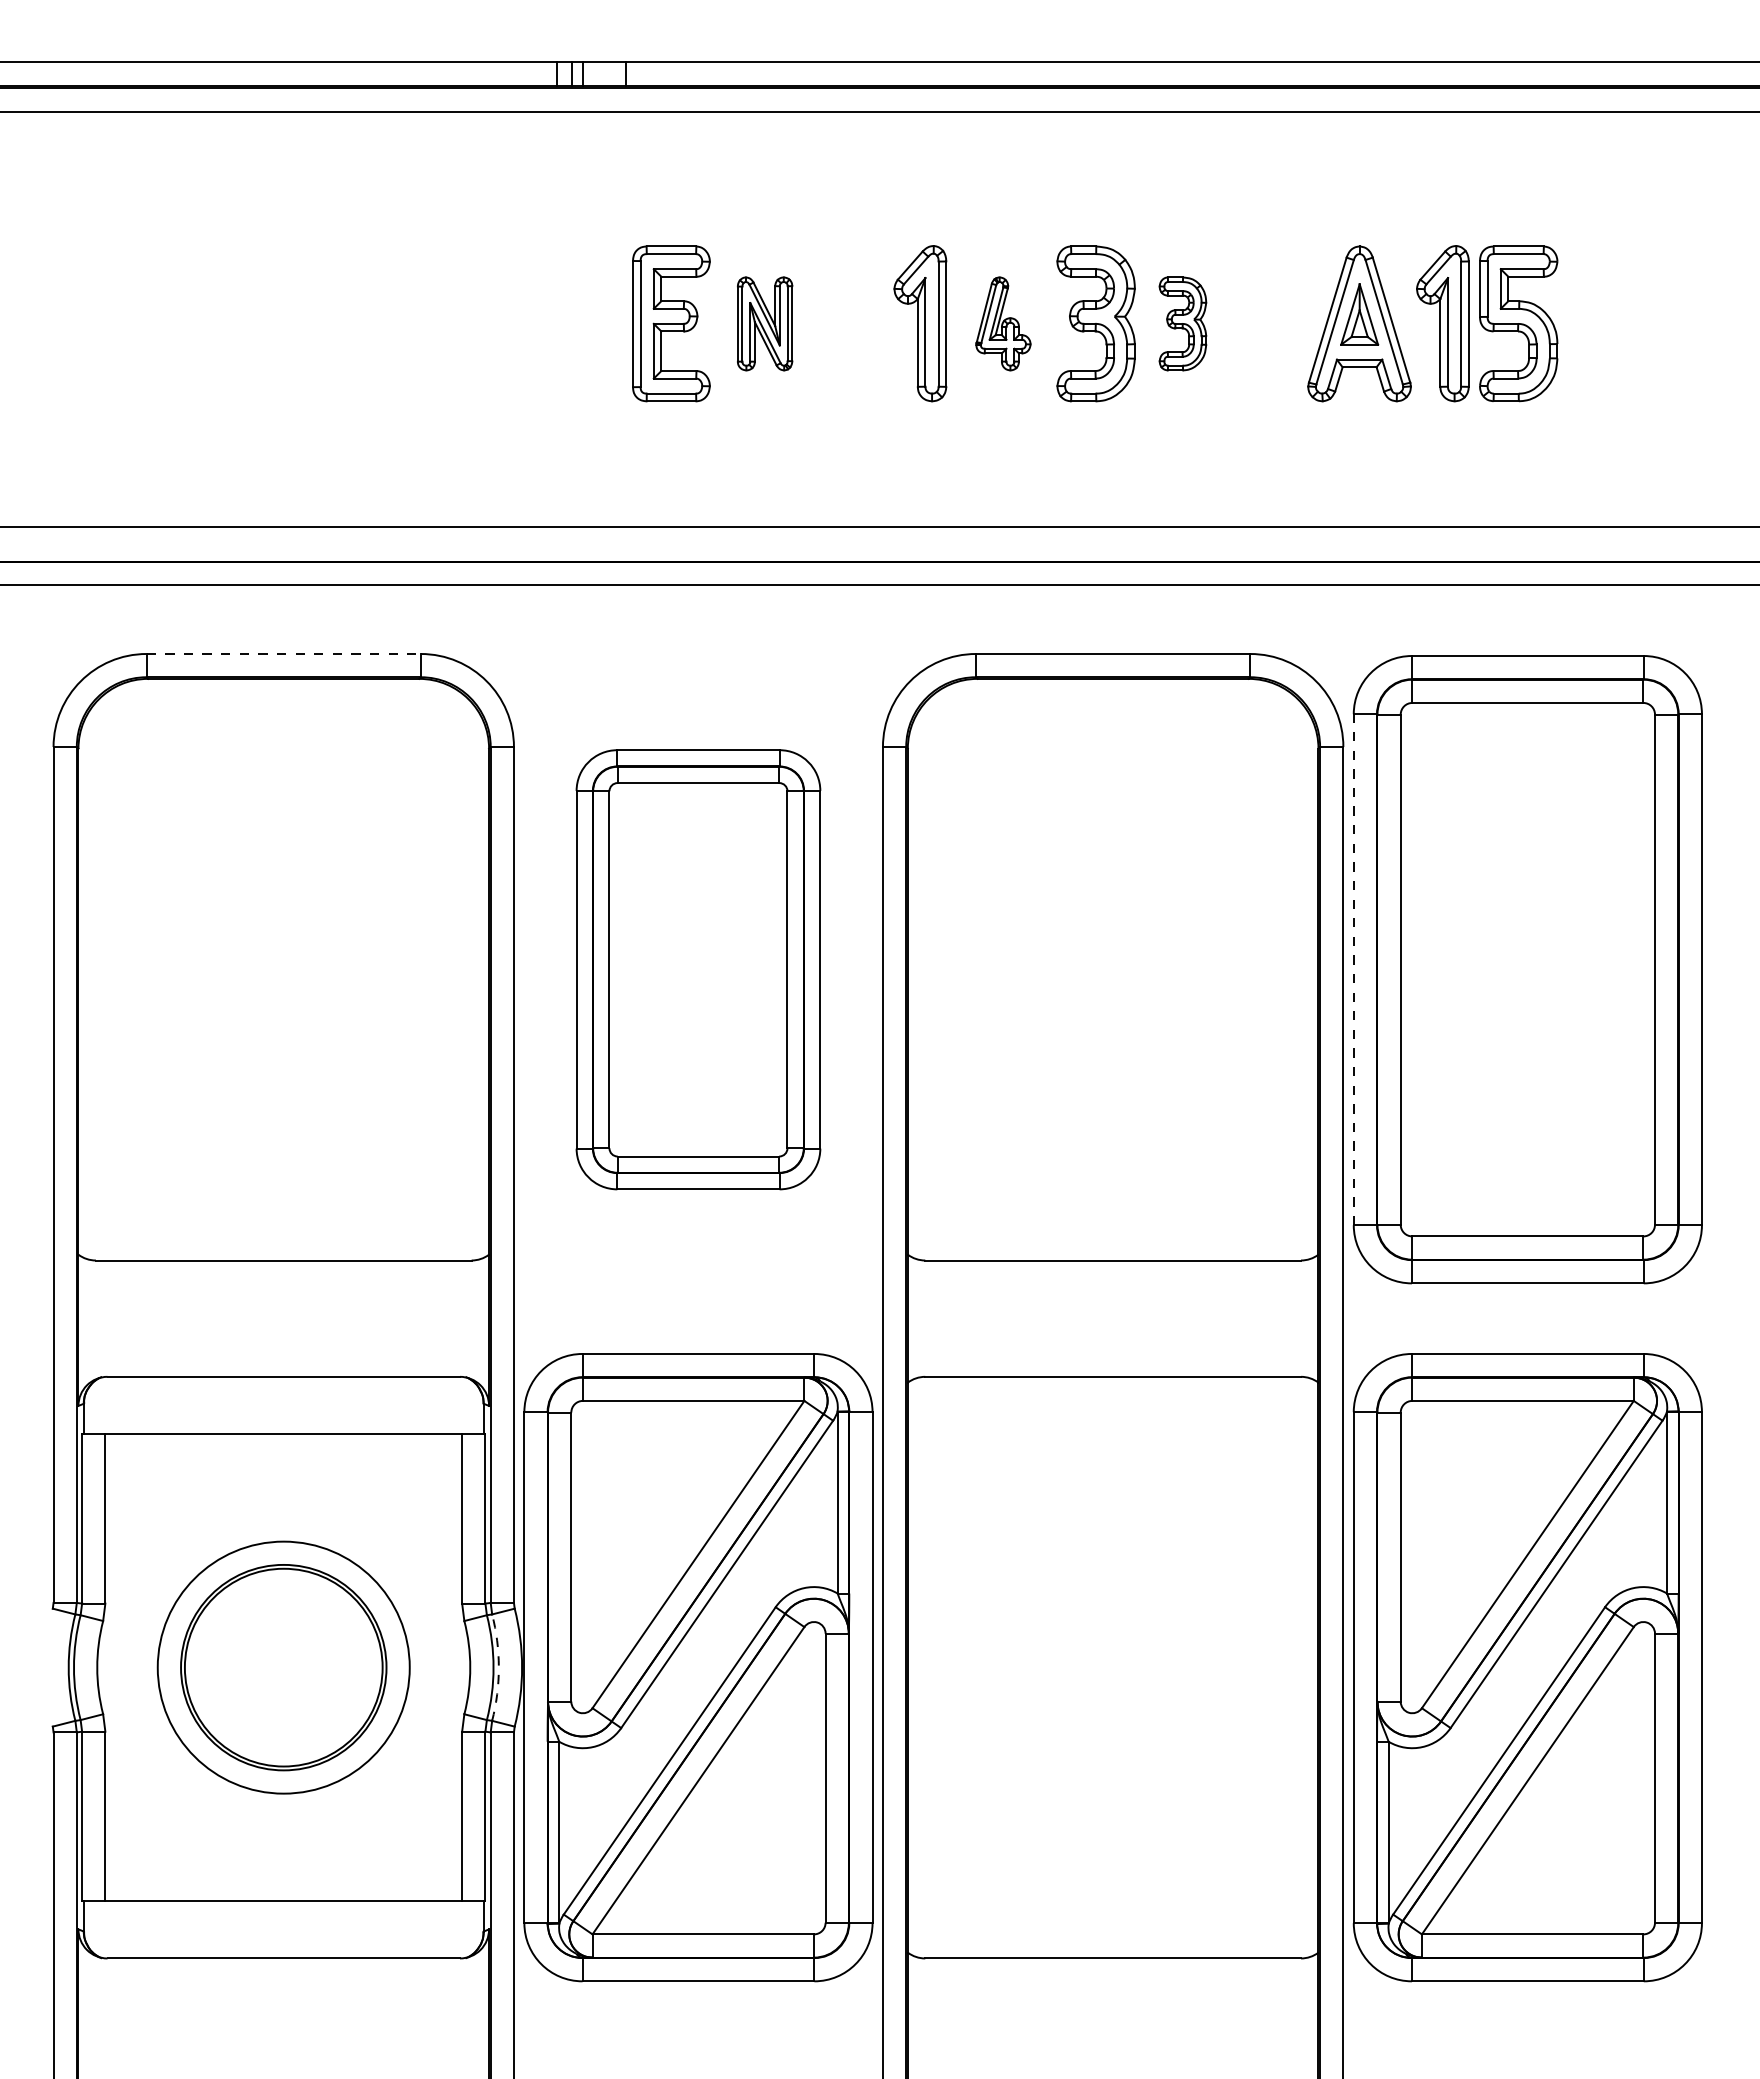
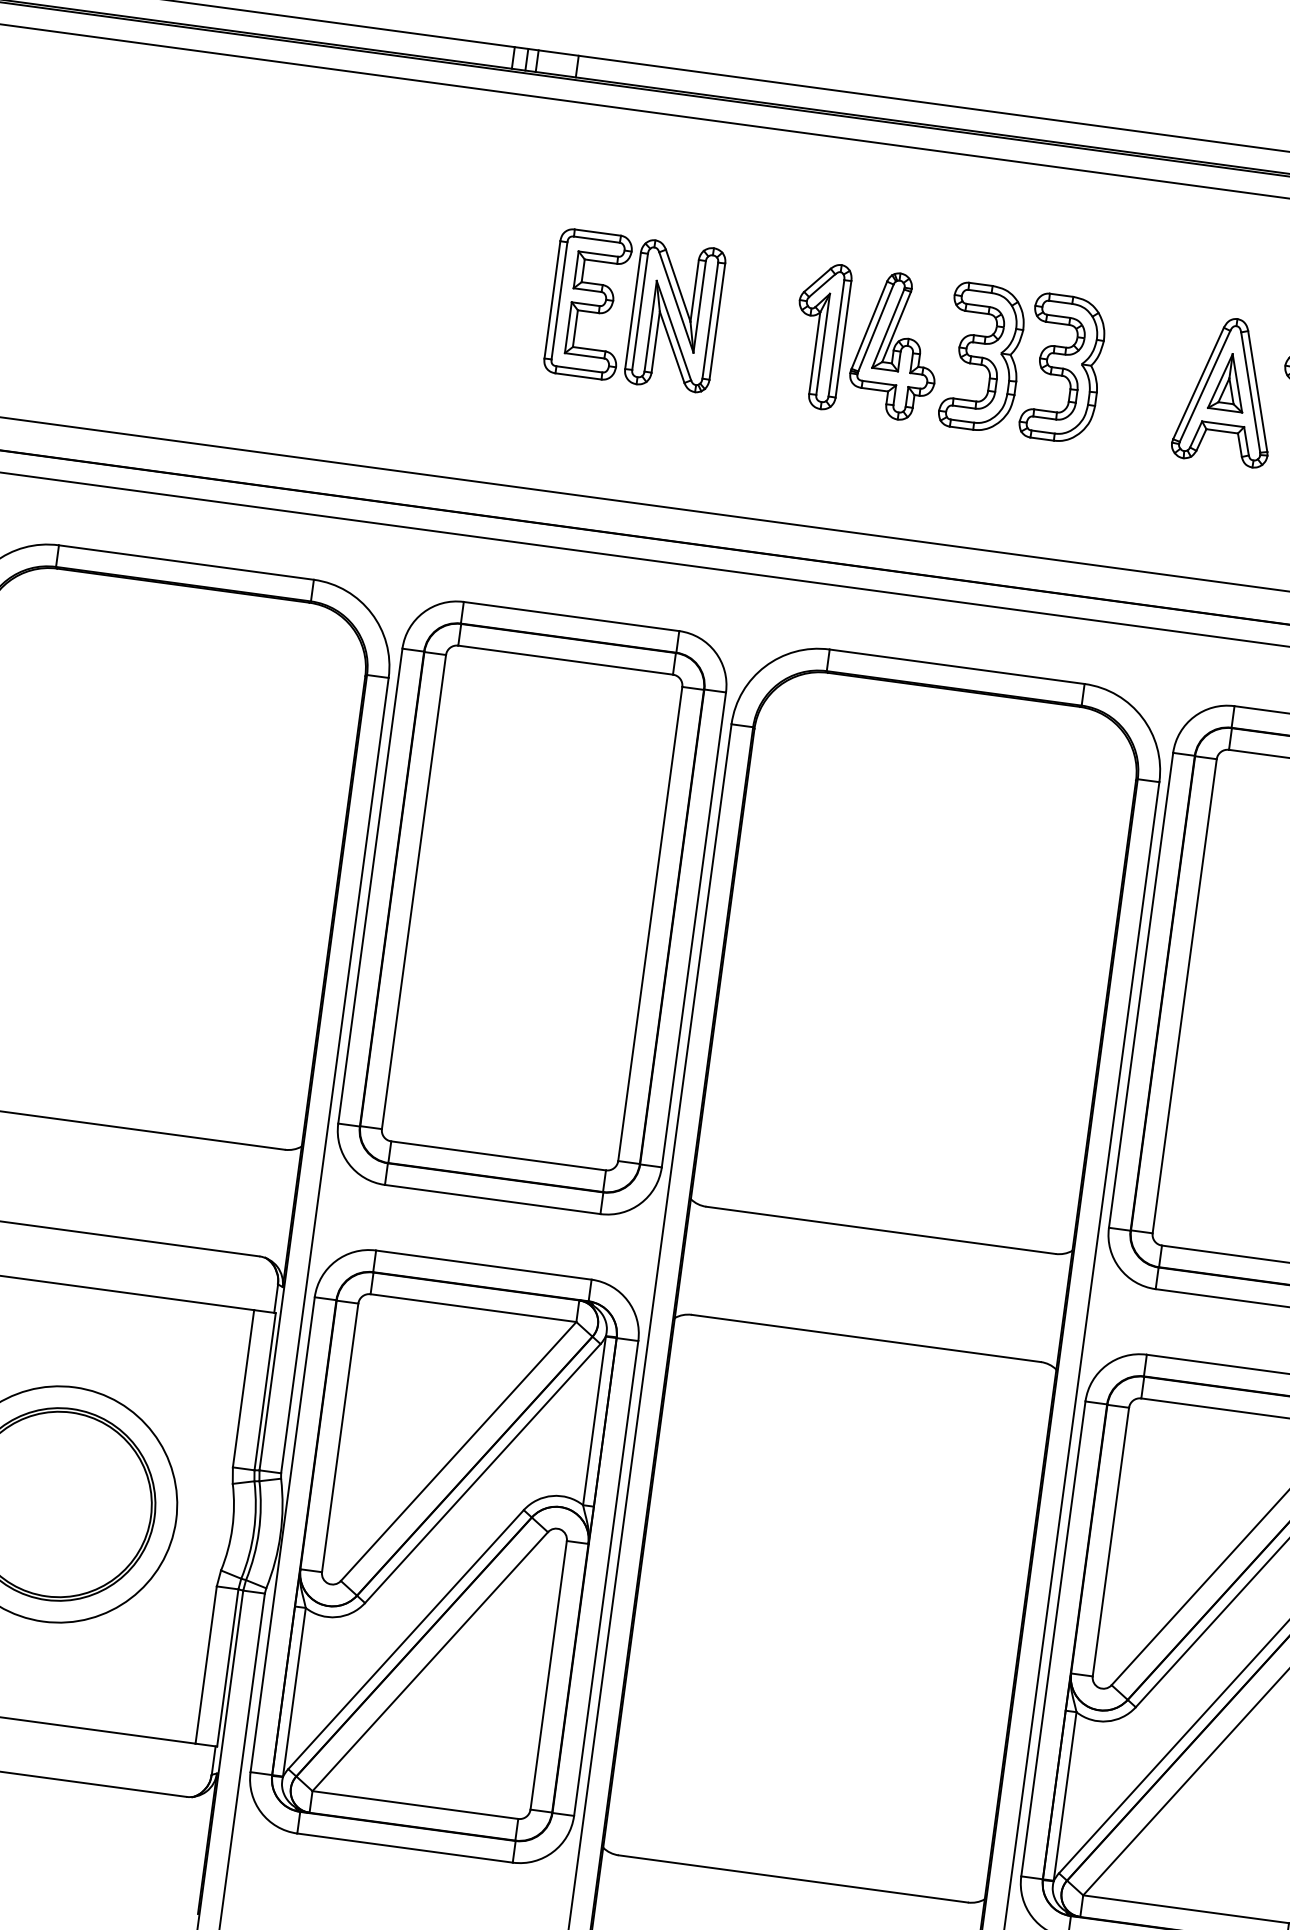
part: (764, 323) -> (674, 315), size x1.67
part: (1003, 323) -> (896, 345), size x1.67
part: (1182, 323) -> (1063, 368), size x1.67
line: (284, 653) -> (187, 562), dashed -> solid
part: (698, 969) -> (532, 907), size x1.43
line: (1353, 969) -> (1140, 990), dashed -> solid
arc: (498, 1667) -> (258, 1531), dashed -> solid

